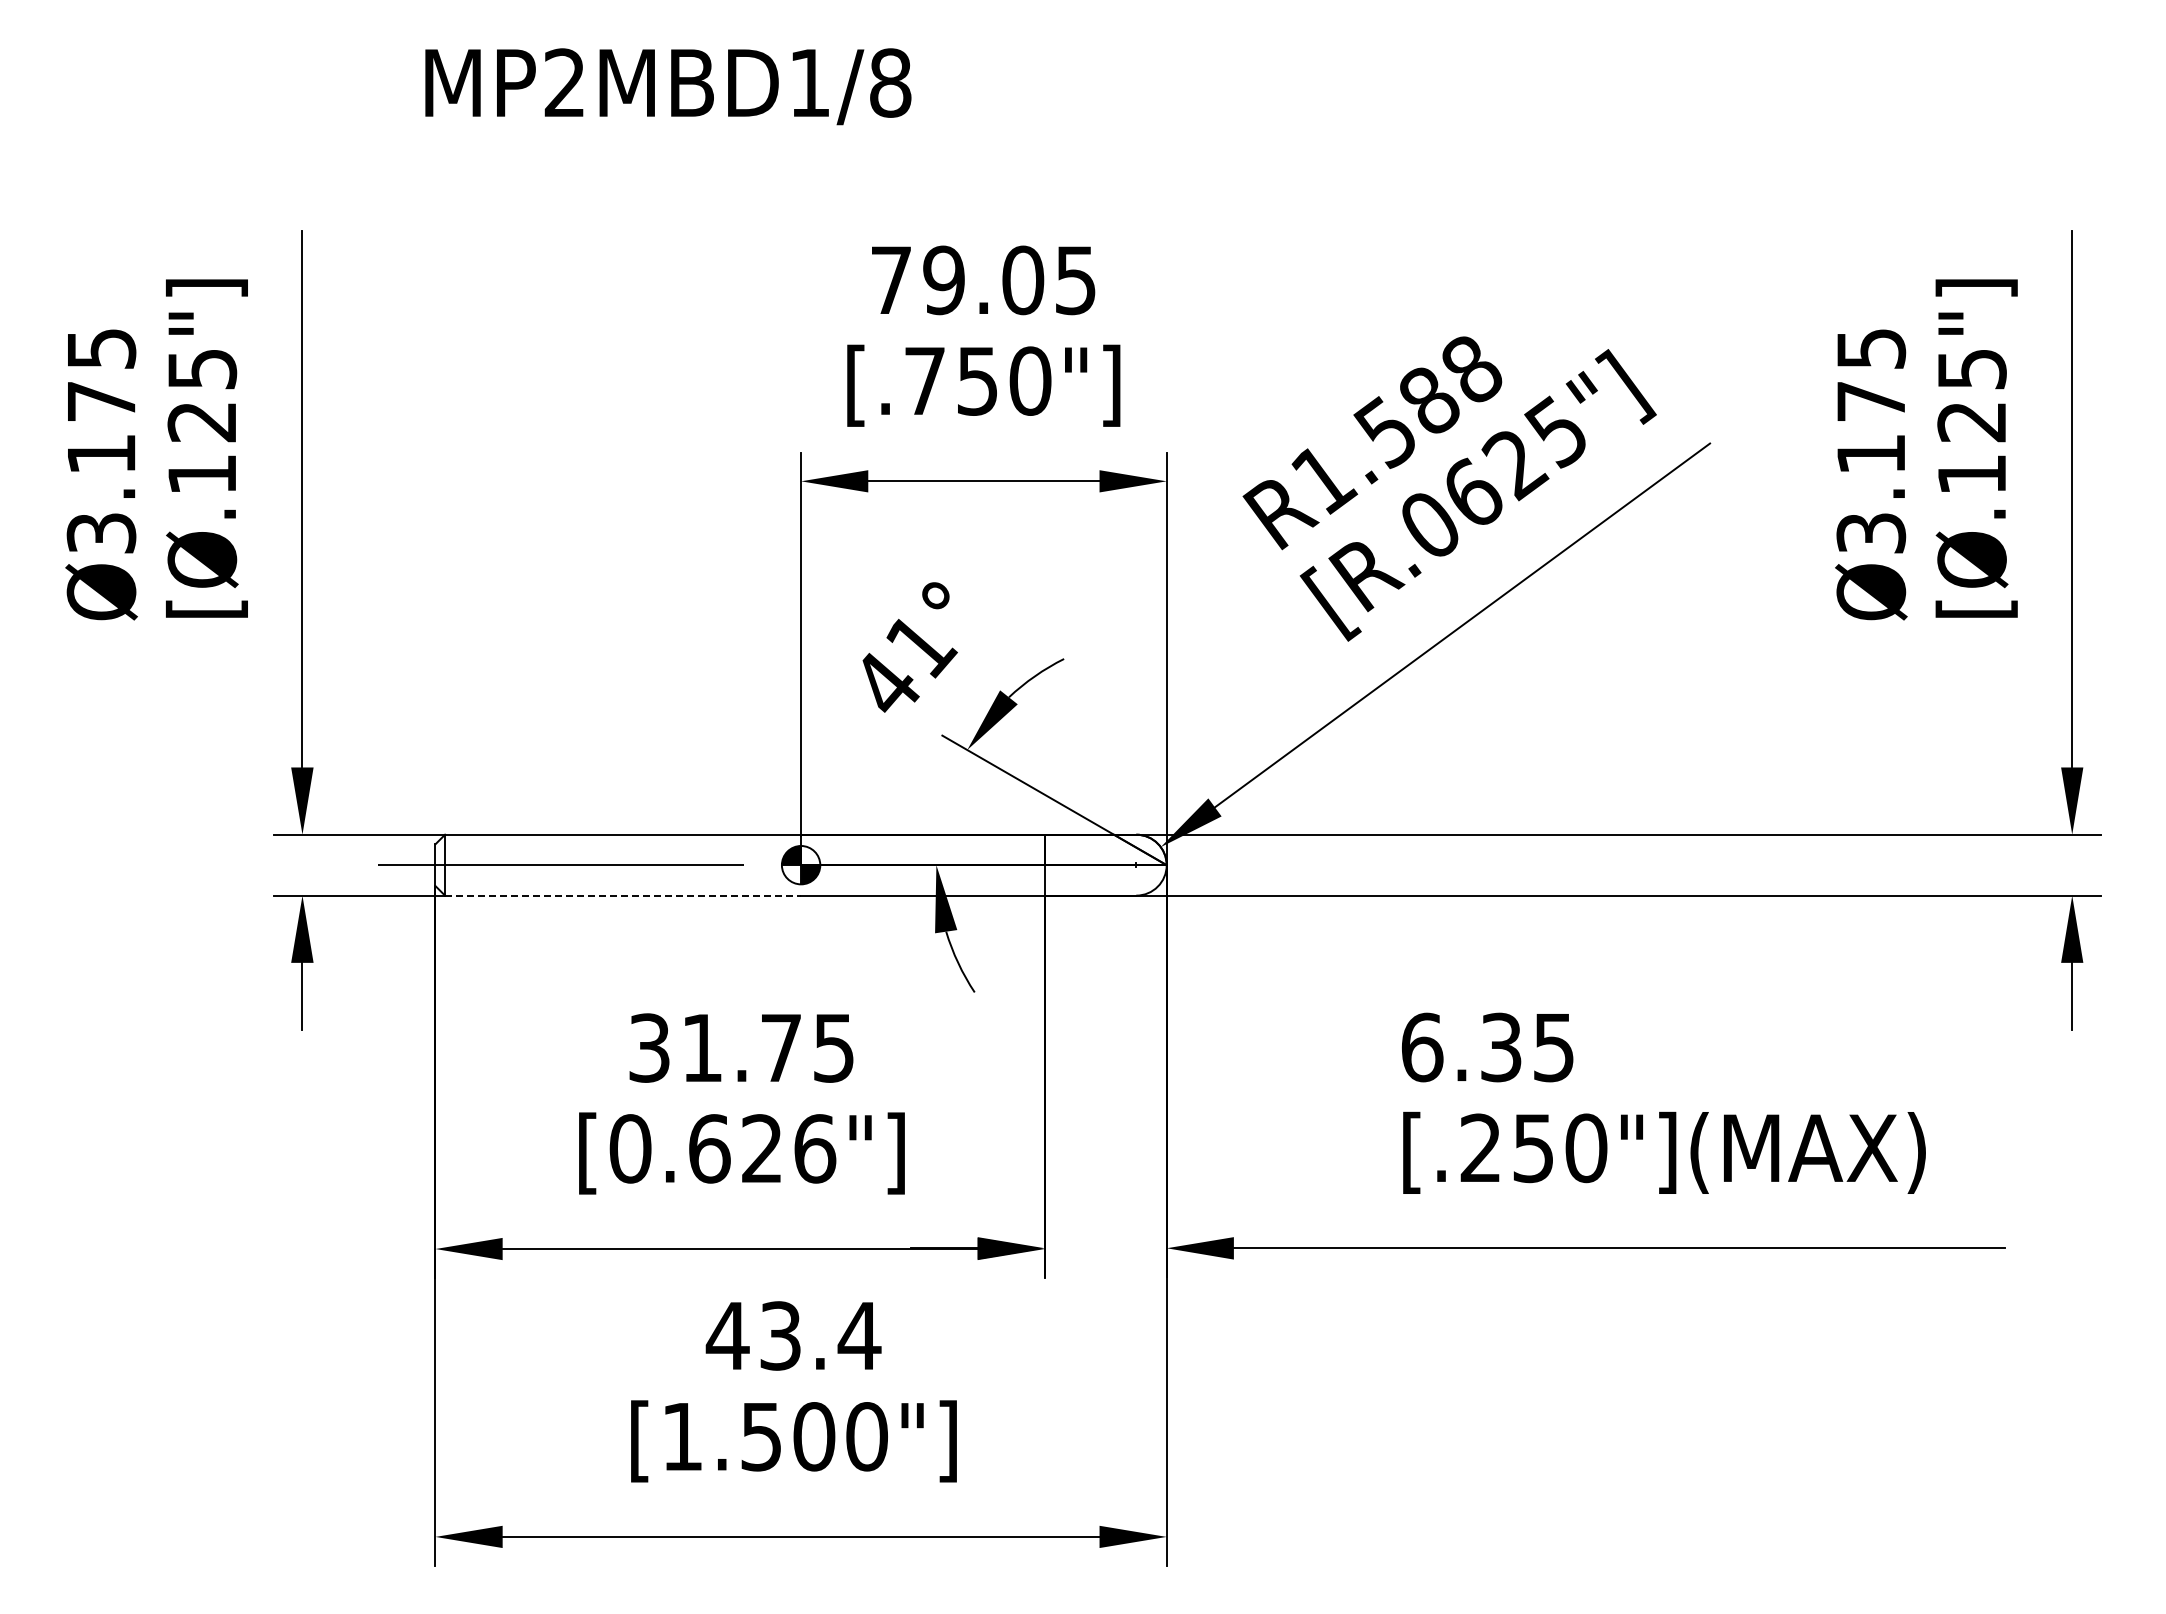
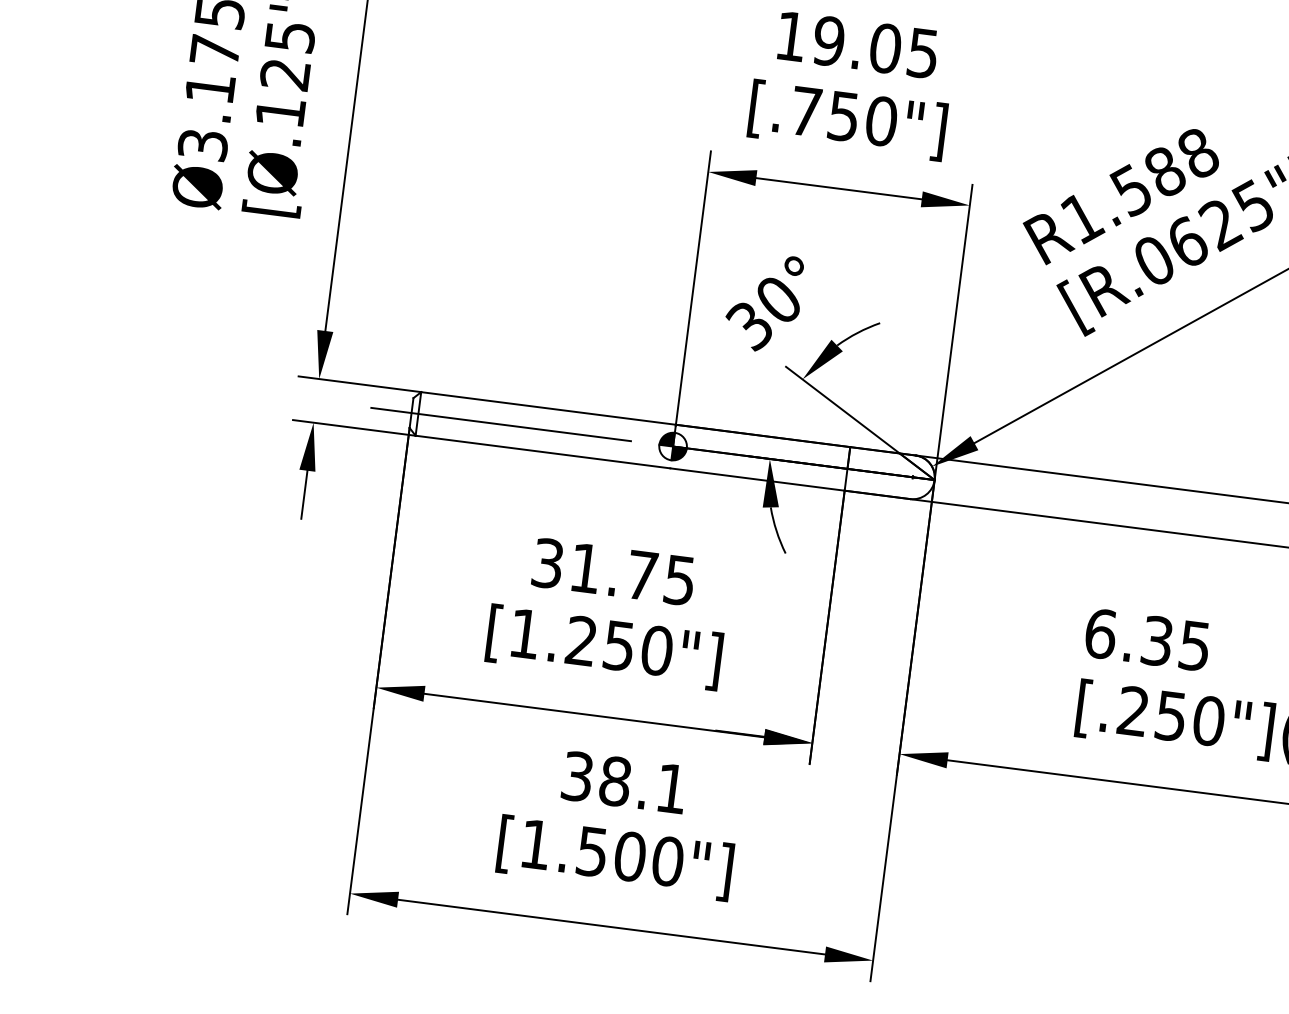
text: (891, 279) -> (791, 35), 79.05 -> 19.05
text: (903, 667) -> (764, 314), 41° -> 30°
line: (623, 895) -> (543, 451), dashed -> solid
text: (722, 1148) -> (590, 642), [0.626"] -> [1.250"]
text: (793, 1335) -> (624, 782), 43.4 -> 38.1

